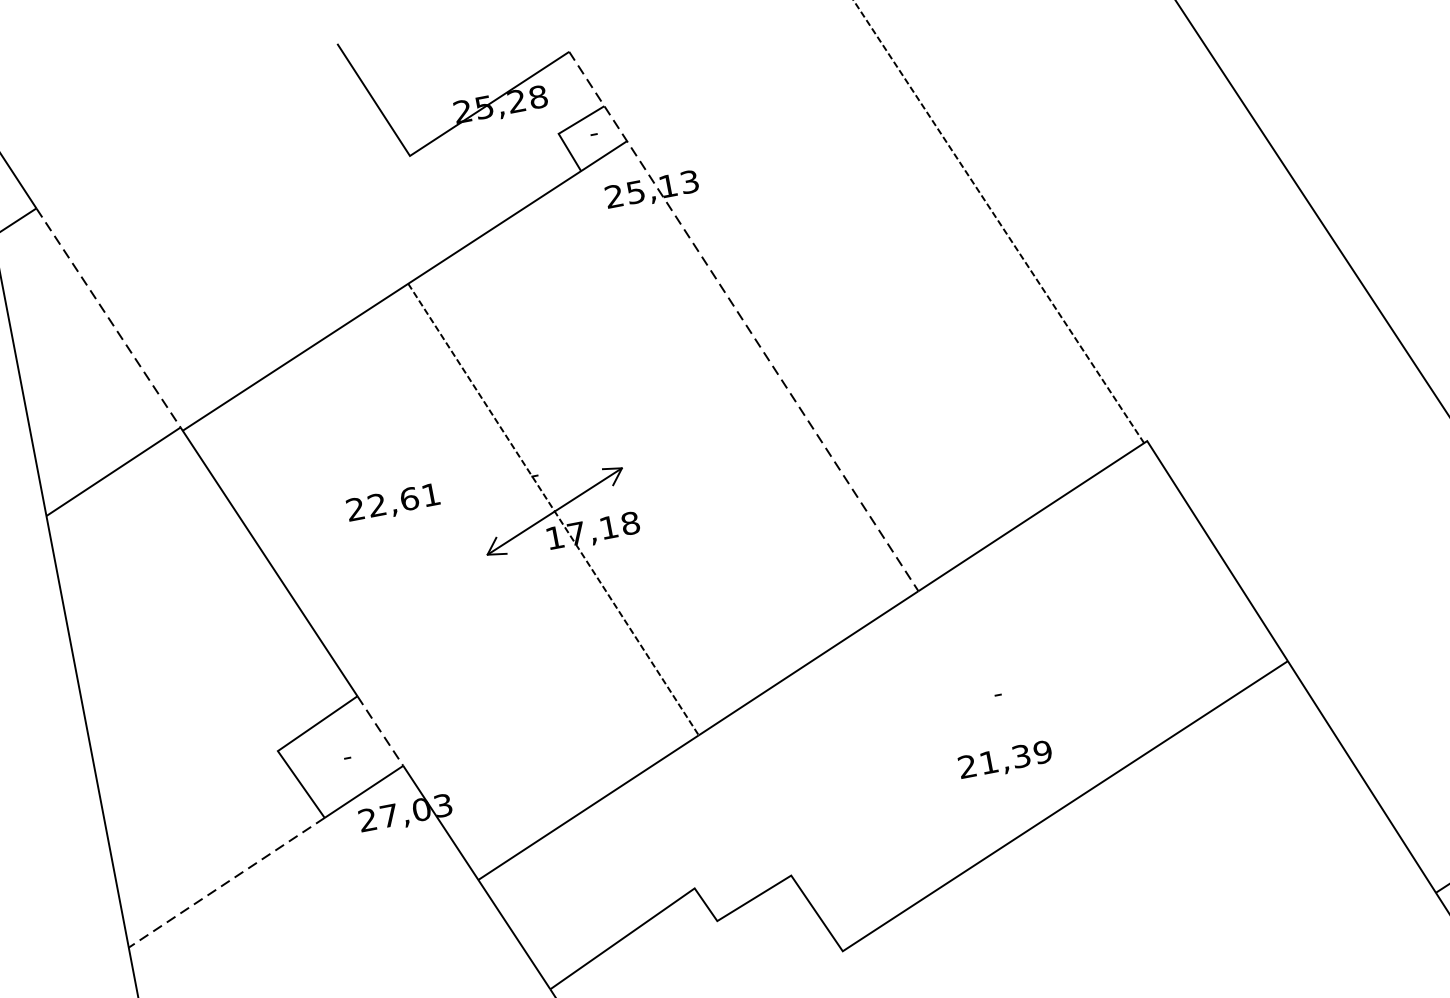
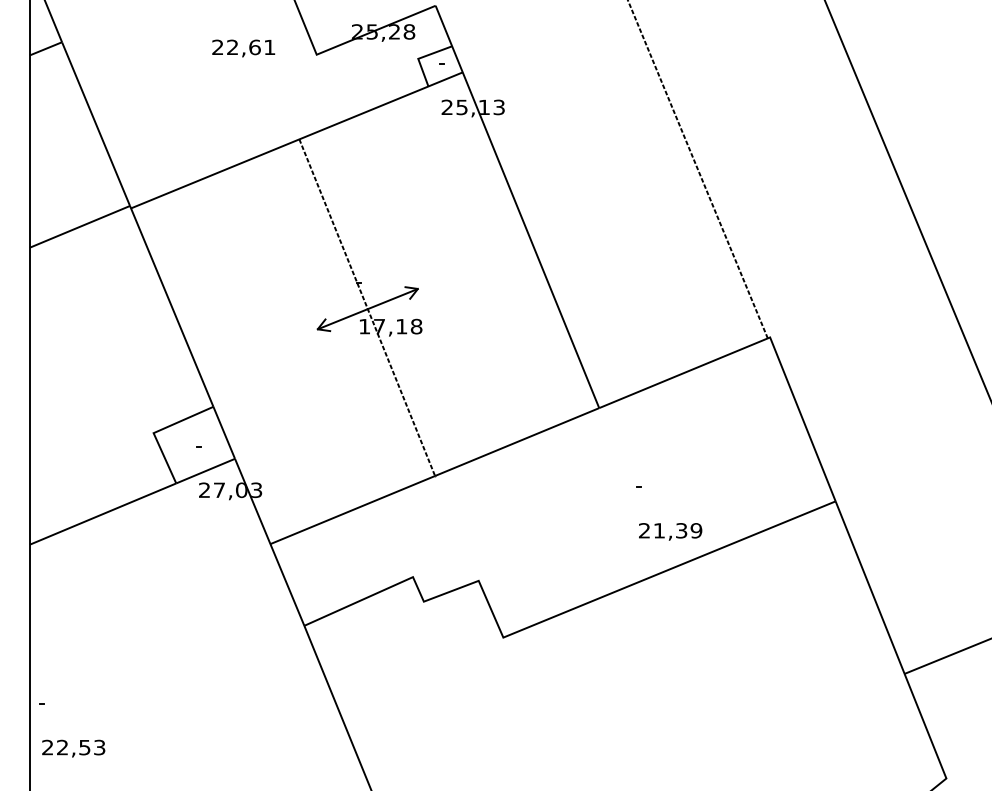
line: (109, 318) -> (96, 124), dashed -> solid
line: (744, 322) -> (517, 207), dashed -> solid
text: (393, 503) -> (243, 48), moved
line: (380, 731) -> (224, 433), dashed -> solid
text: (1005, 760) -> (670, 531), moved
line: (226, 883) -> (102, 514), dashed -> solid

